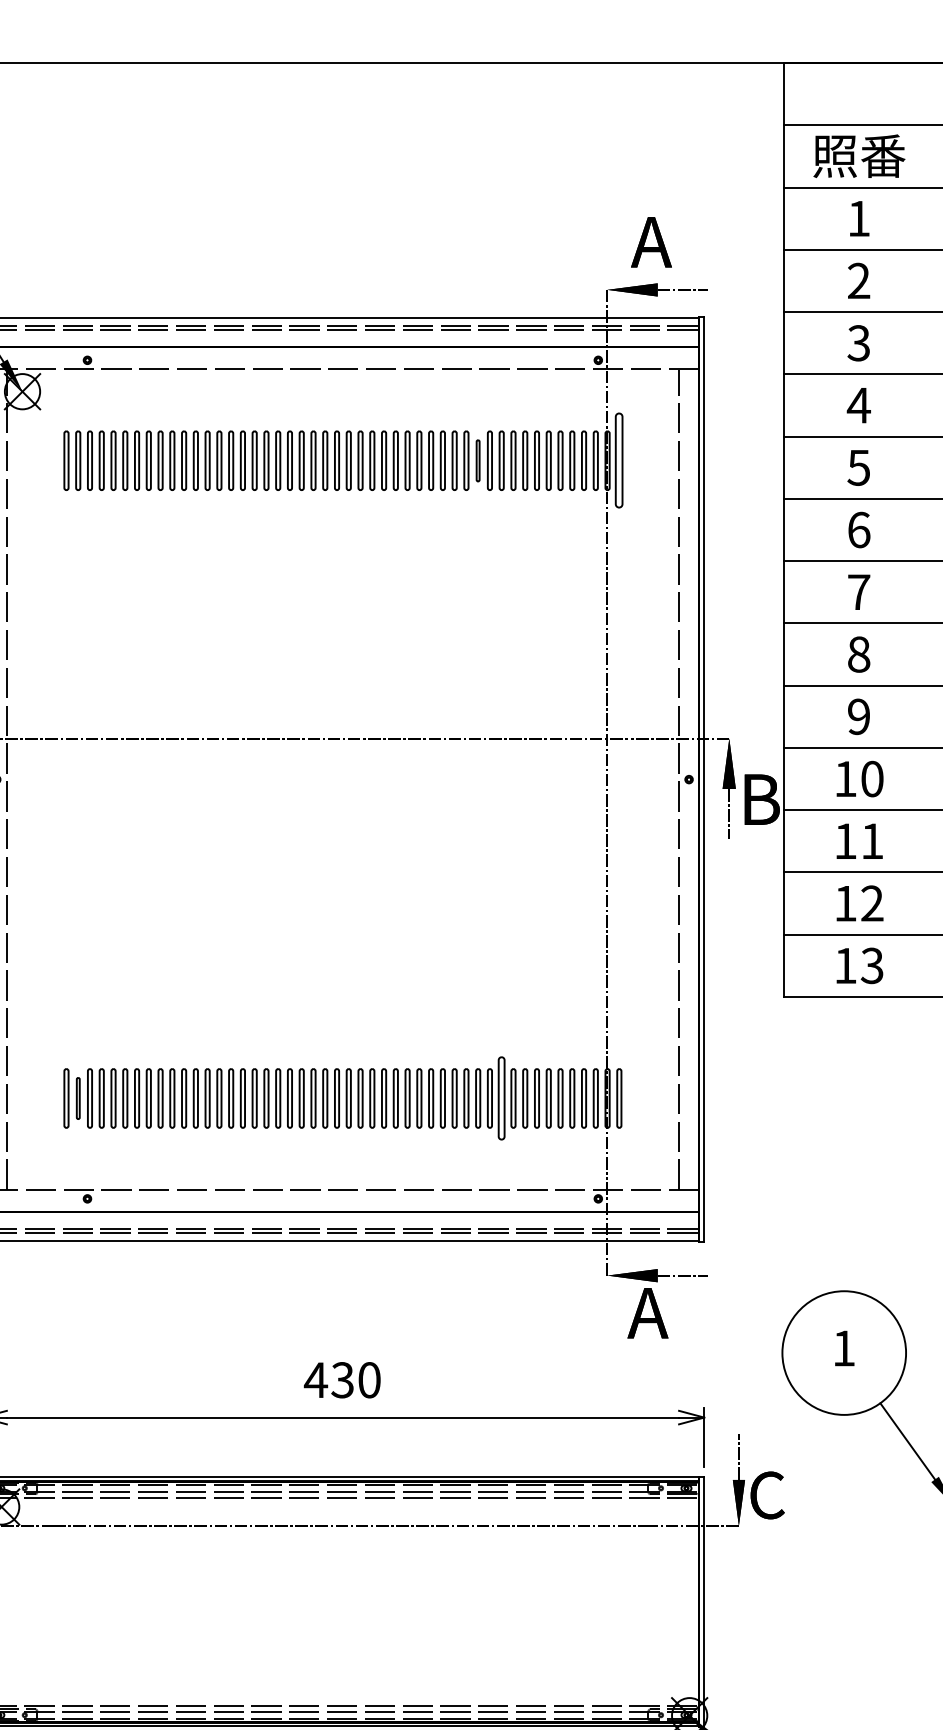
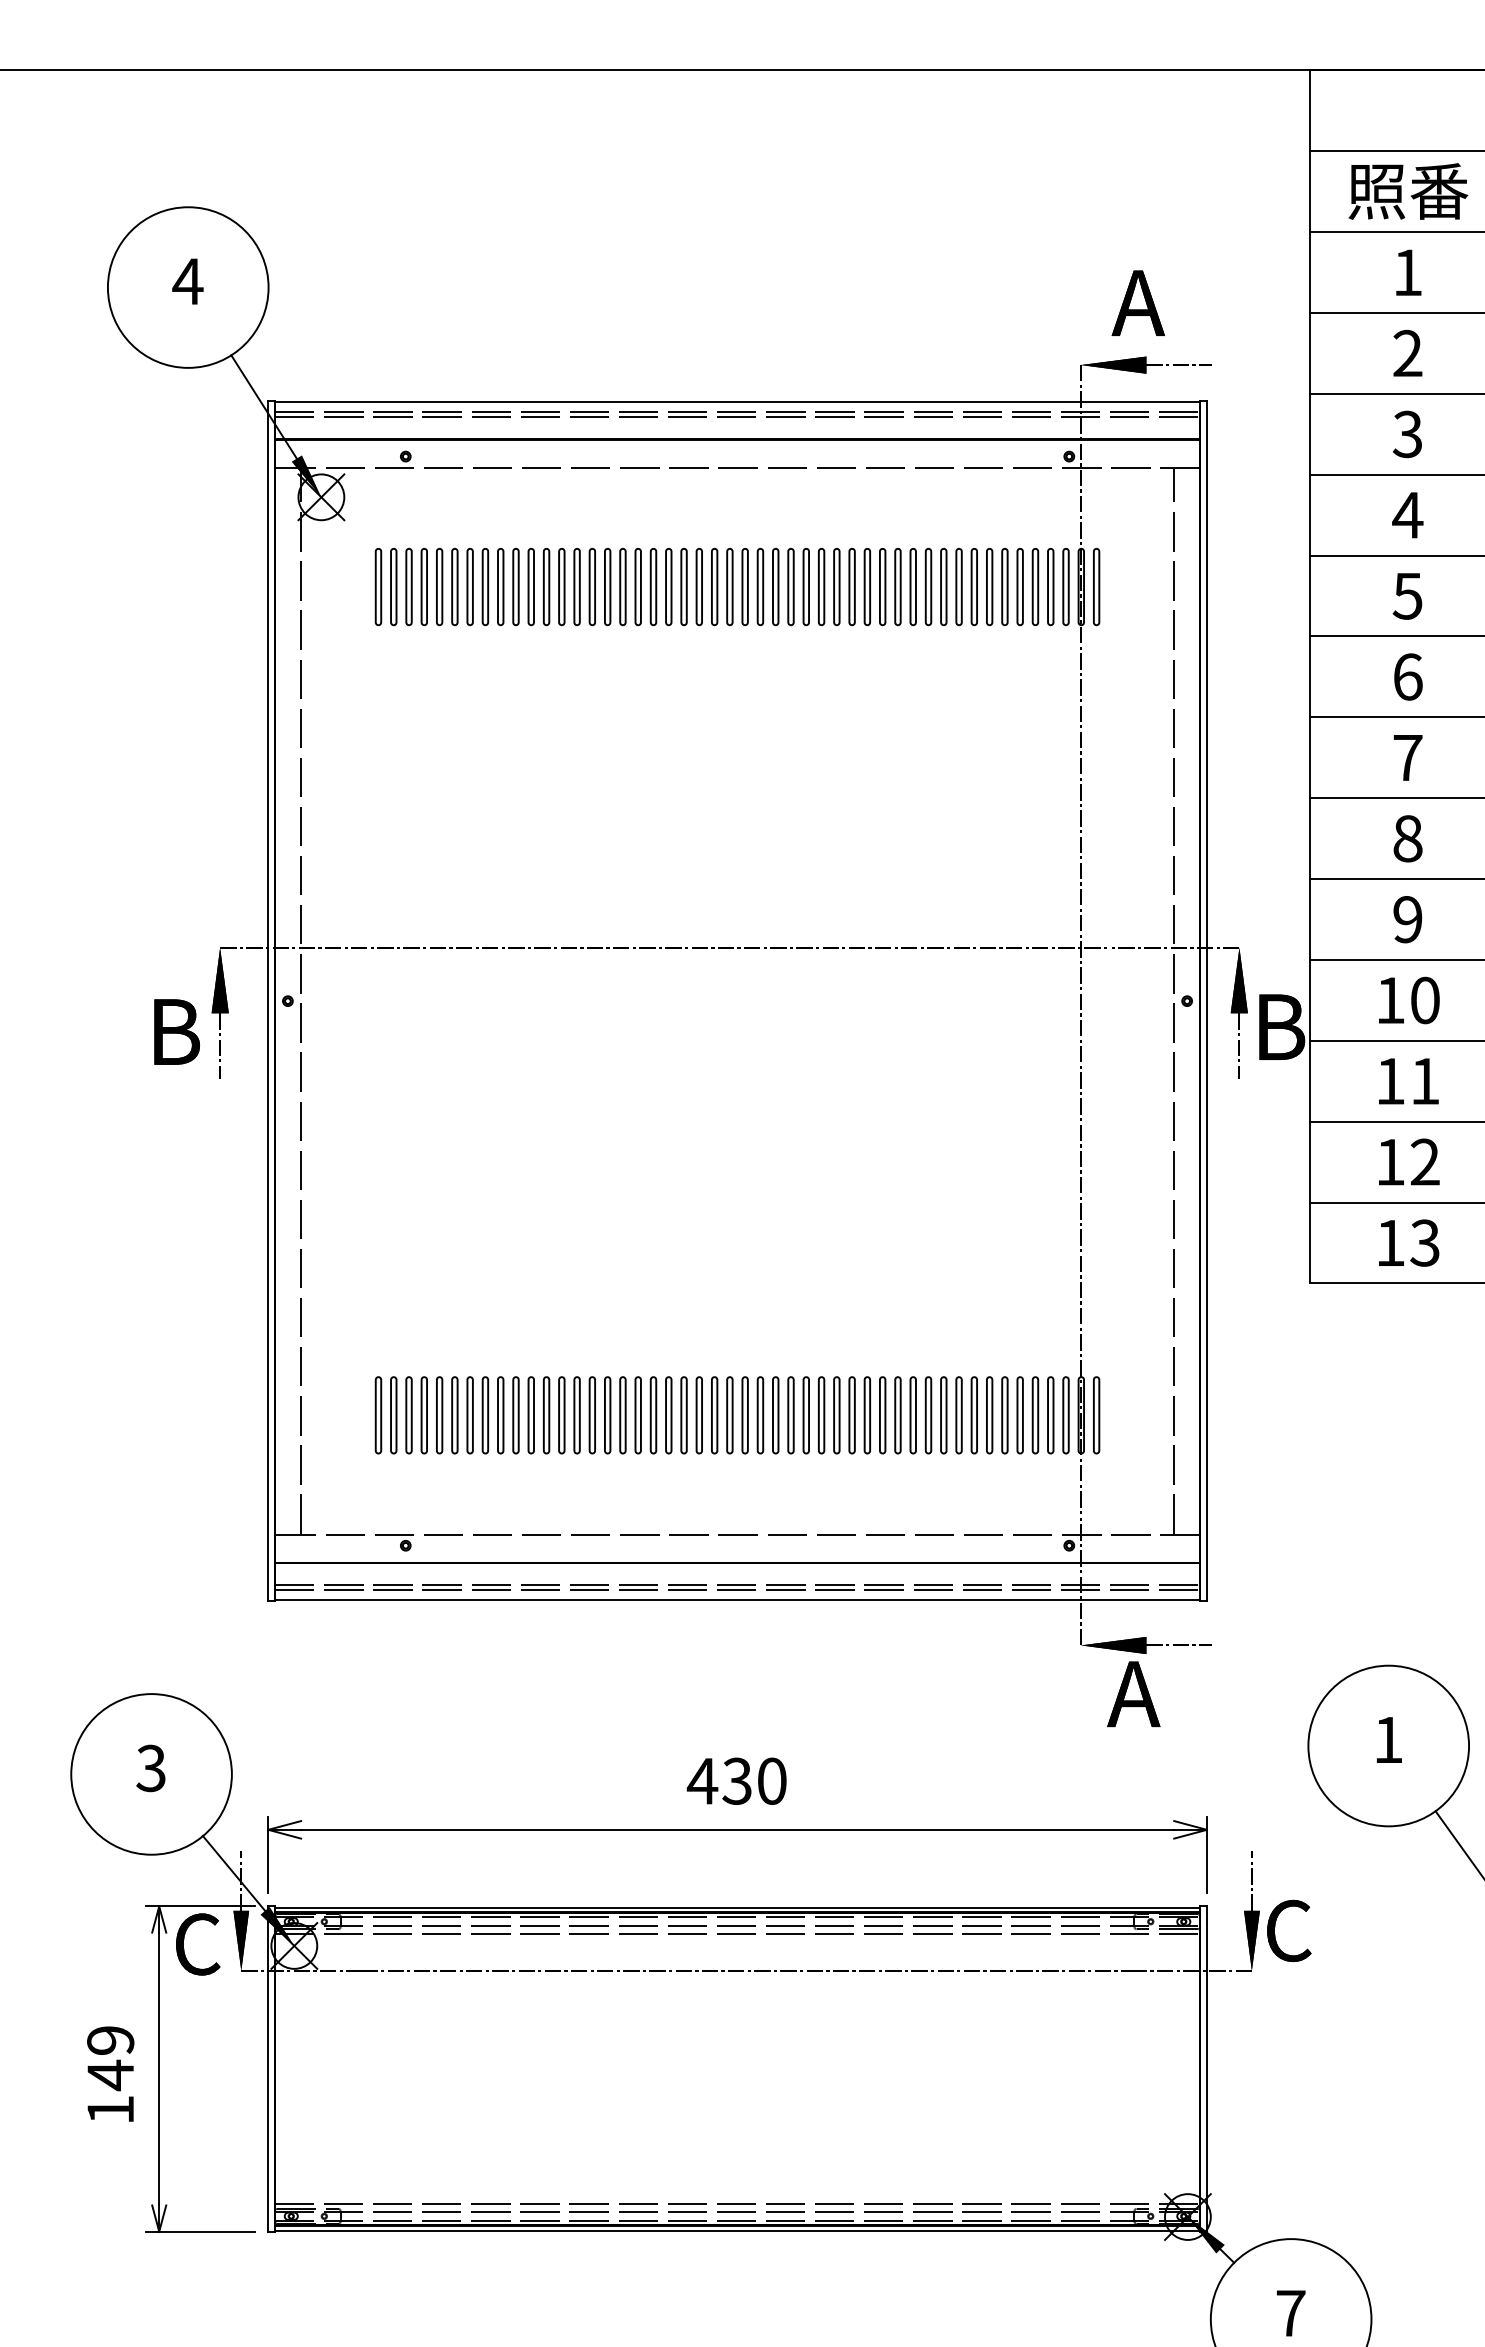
part: (477, 461) -> (912, 587), size x1.43
part: (619, 461) -> (1096, 587), size x0.62
part: (78, 1098) -> (393, 1415), size x1.43
part: (501, 1098) -> (943, 1415), size x0.71

